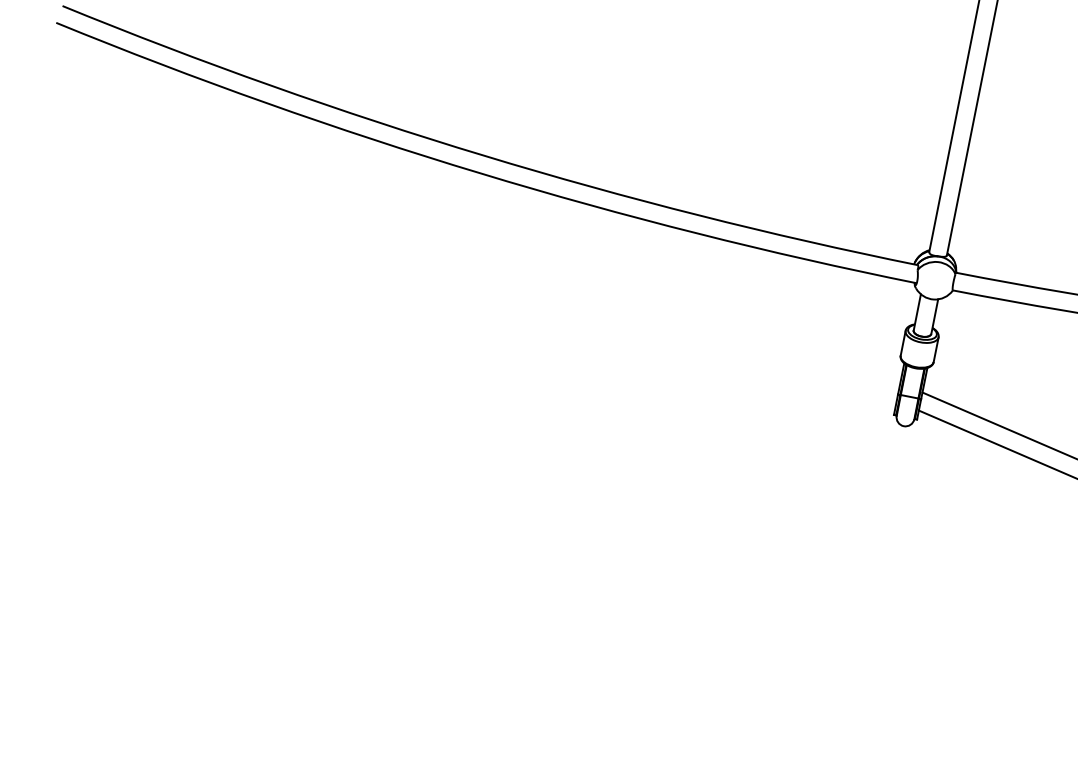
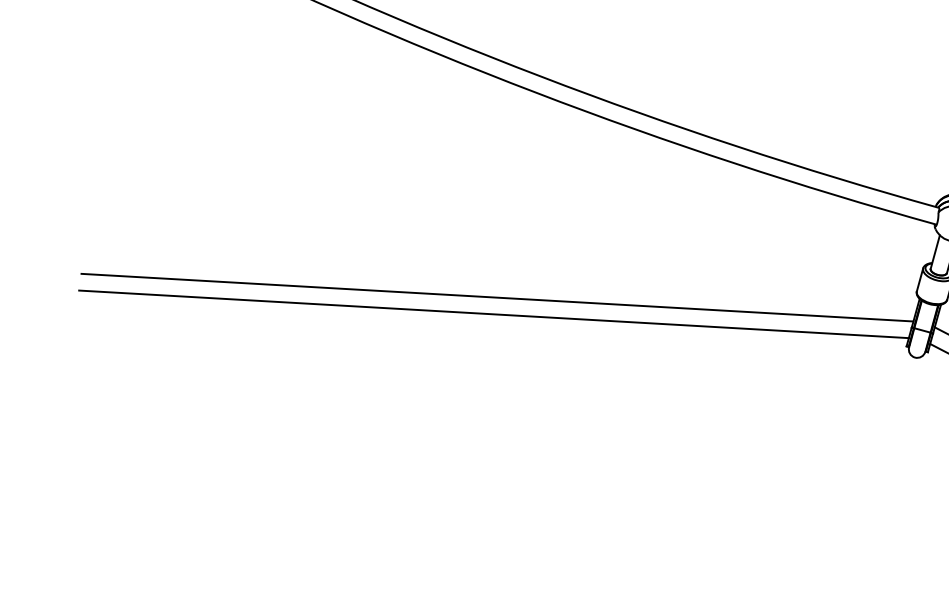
line: (455, 393) -> (497, 296), added
line: (452, 411) -> (493, 313), added

